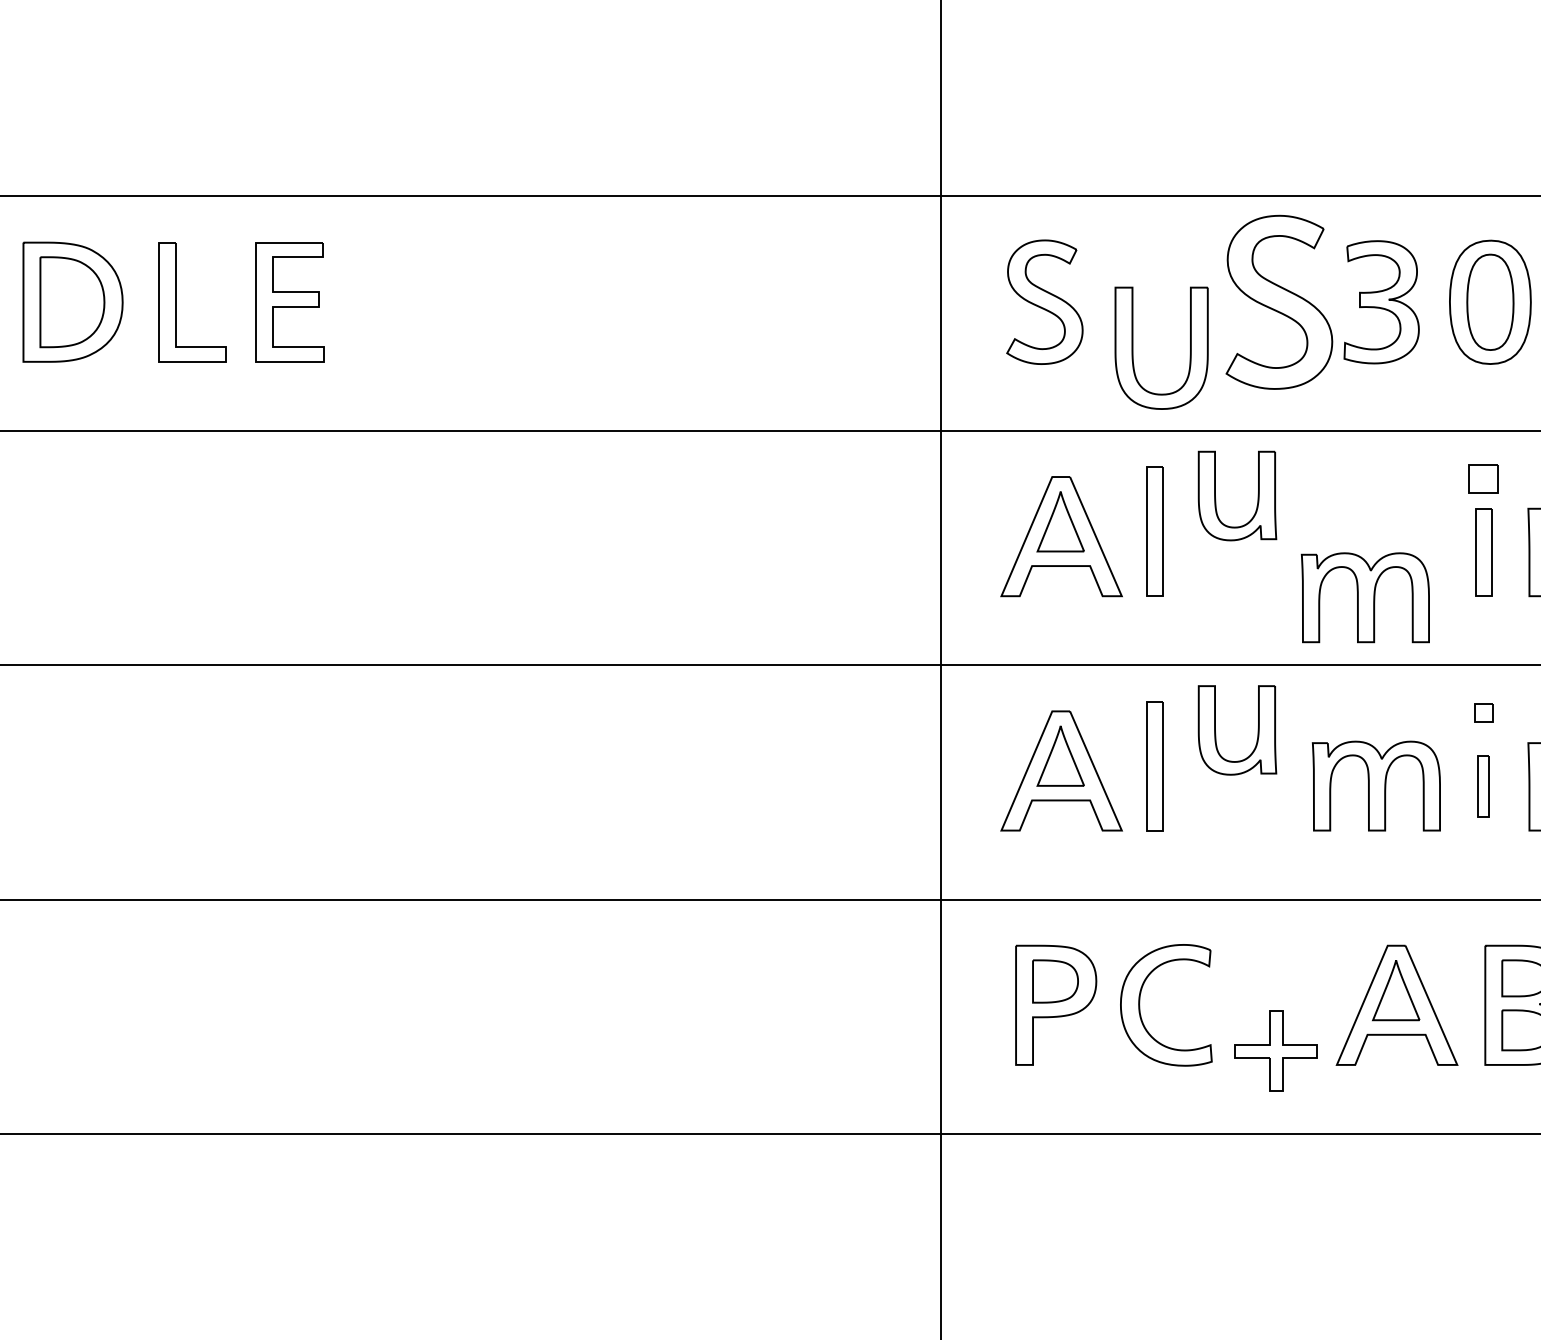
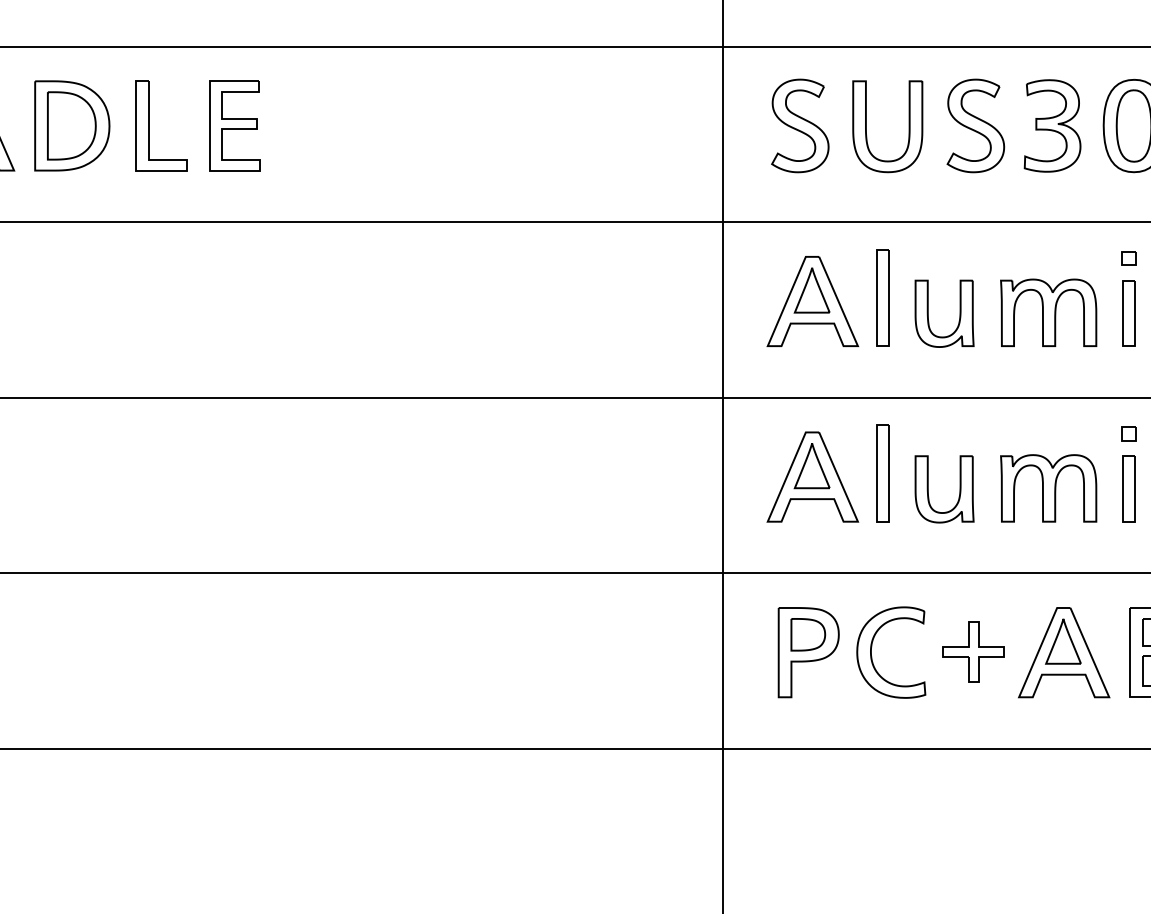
part: (1278, 301) -> (975, 125), size x0.71
part: (1133, 347) -> (866, 126), moved
part: (1483, 478) -> (1128, 257), size x0.62
part: (1257, 495) -> (959, 313), moved
part: (1364, 597) -> (1047, 312), moved
part: (1257, 730) -> (959, 489), moved
part: (1483, 786) -> (1128, 488), size x1.43
part: (1275, 1050) -> (973, 651), moved

